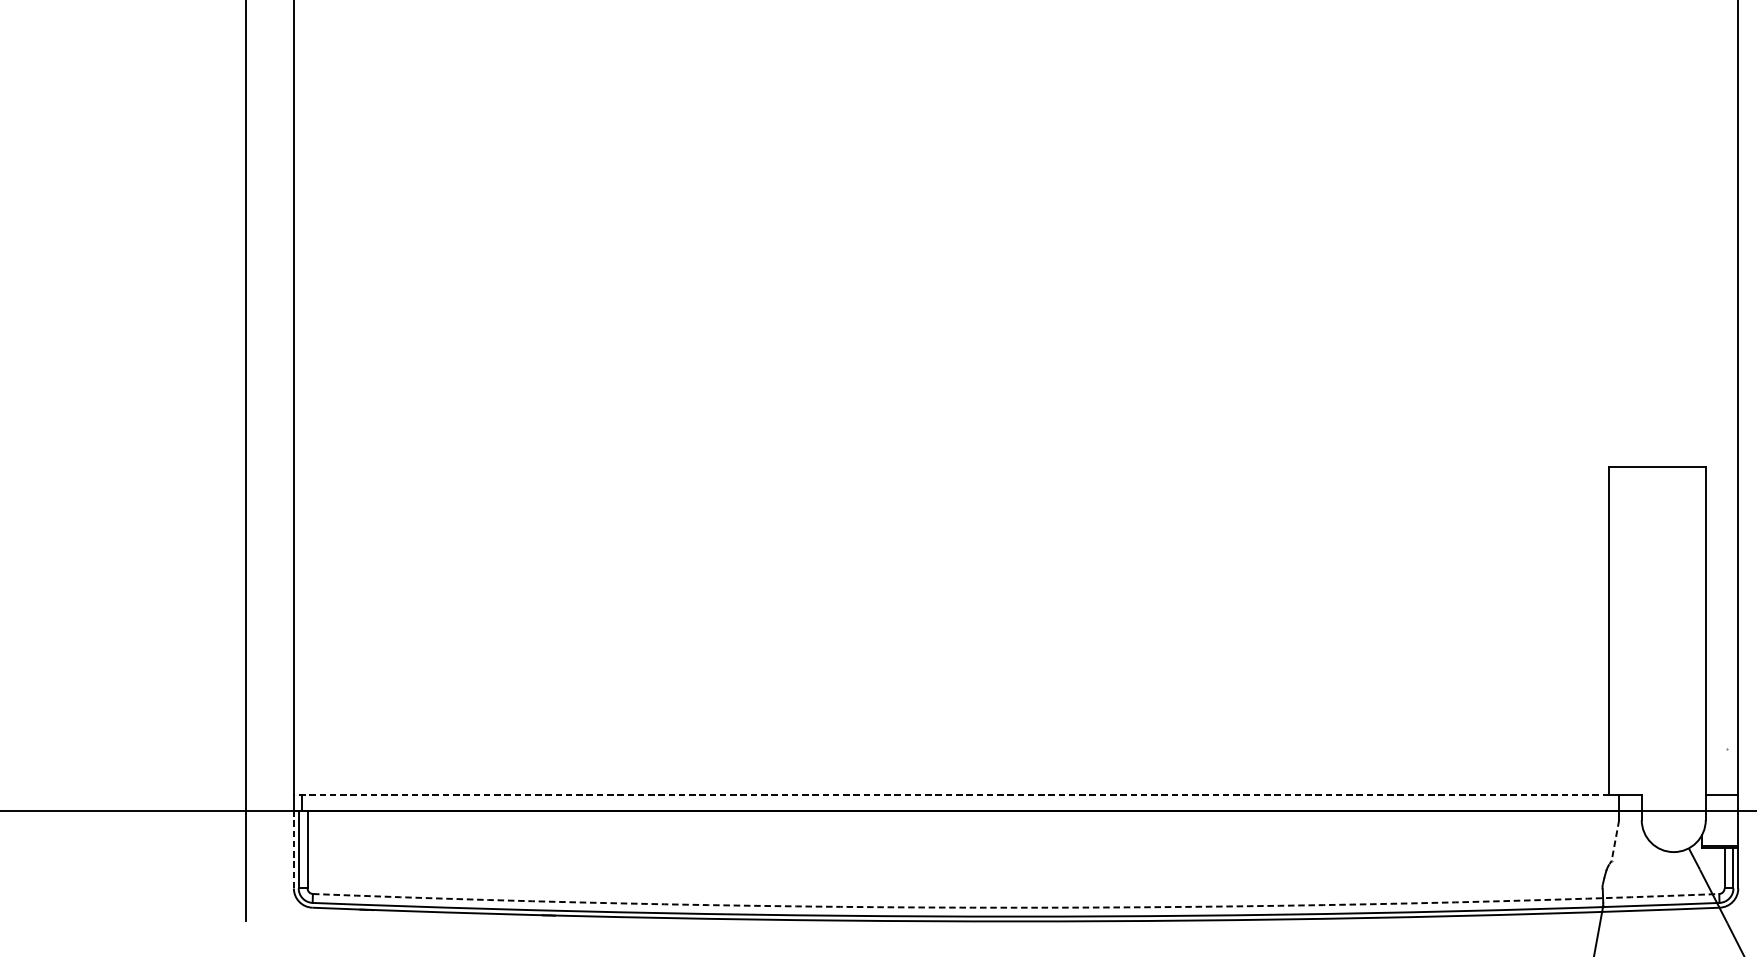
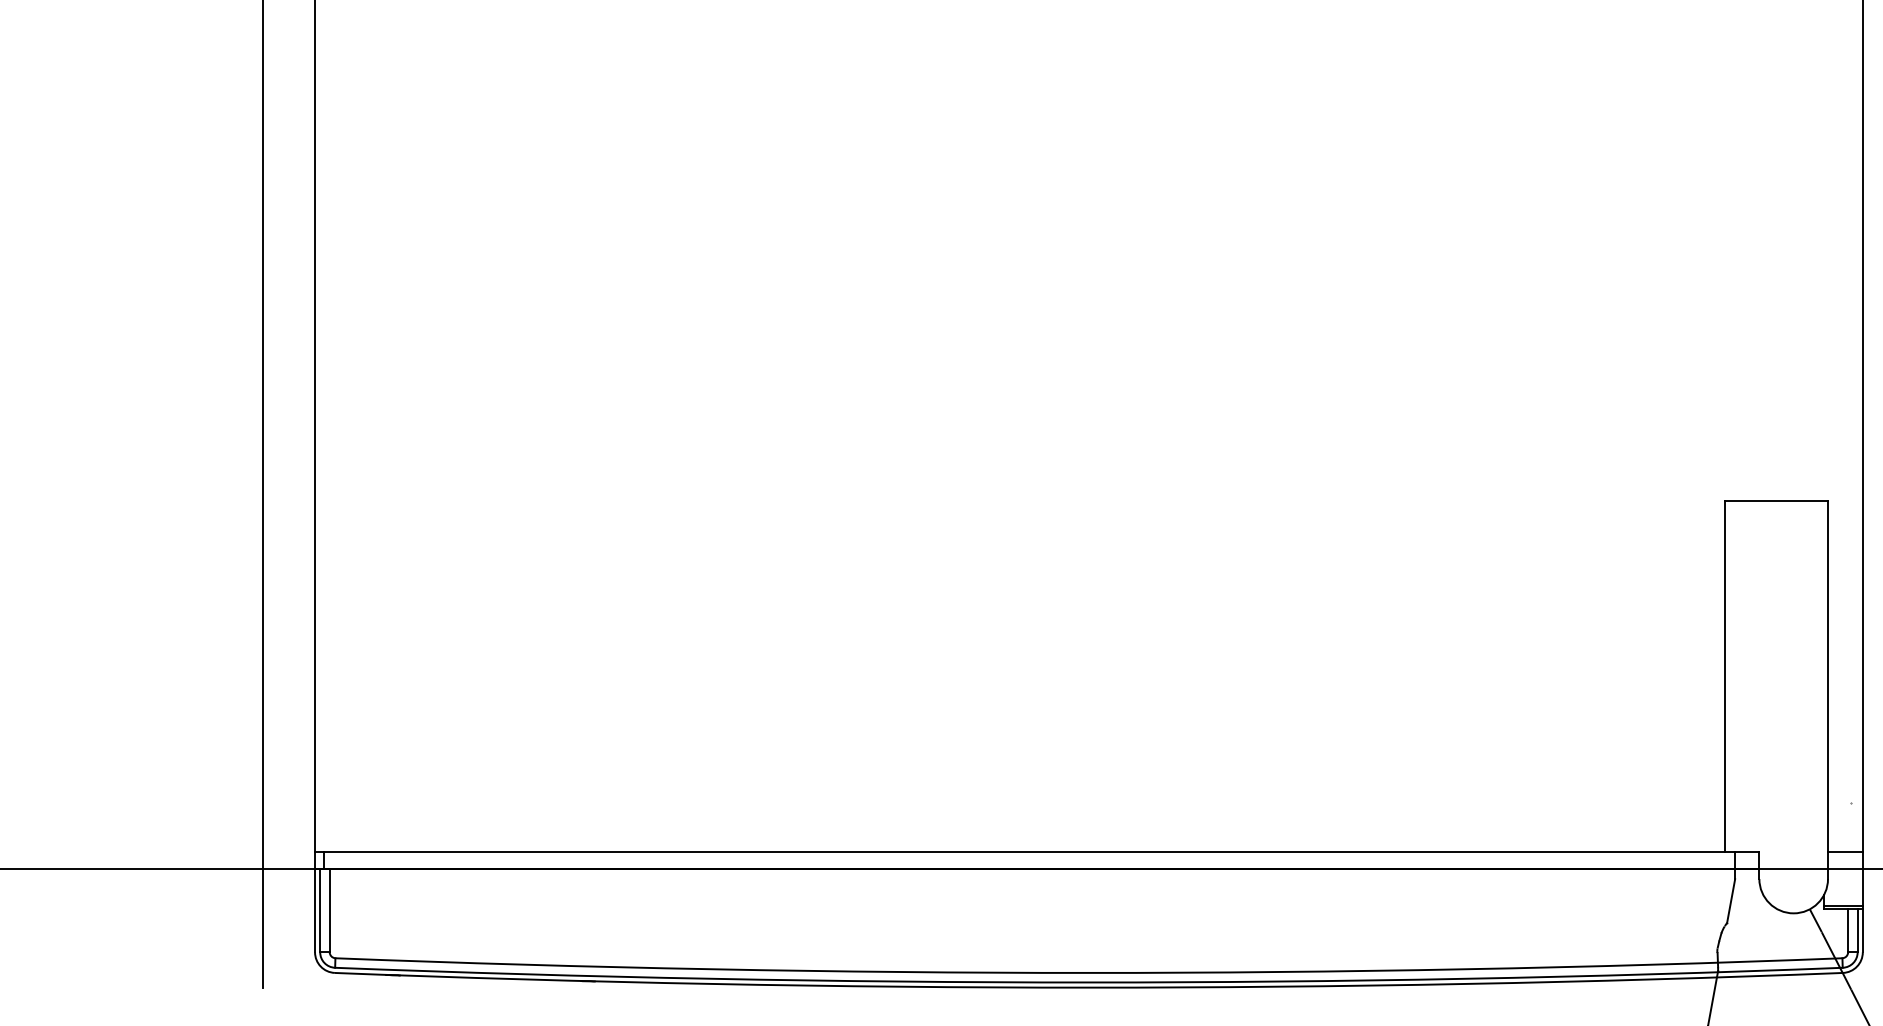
line: (951, 795) -> (1019, 852), dashed -> solid
line: (1615, 841) -> (1731, 901), dashed -> solid
line: (294, 849) -> (315, 910), dashed -> solid
arc: (1015, 907) -> (1088, 972), dashed -> solid

